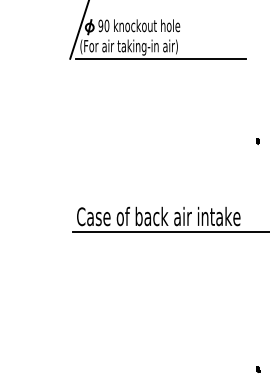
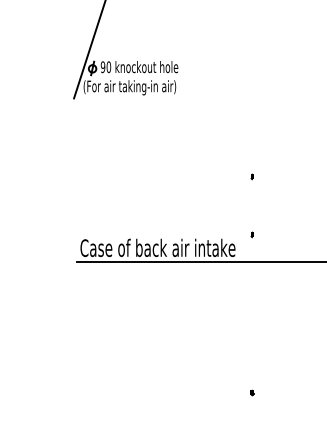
line: (160, 58) -> (159, 98), removed
part: (257, 202) -> (251, 234), added

